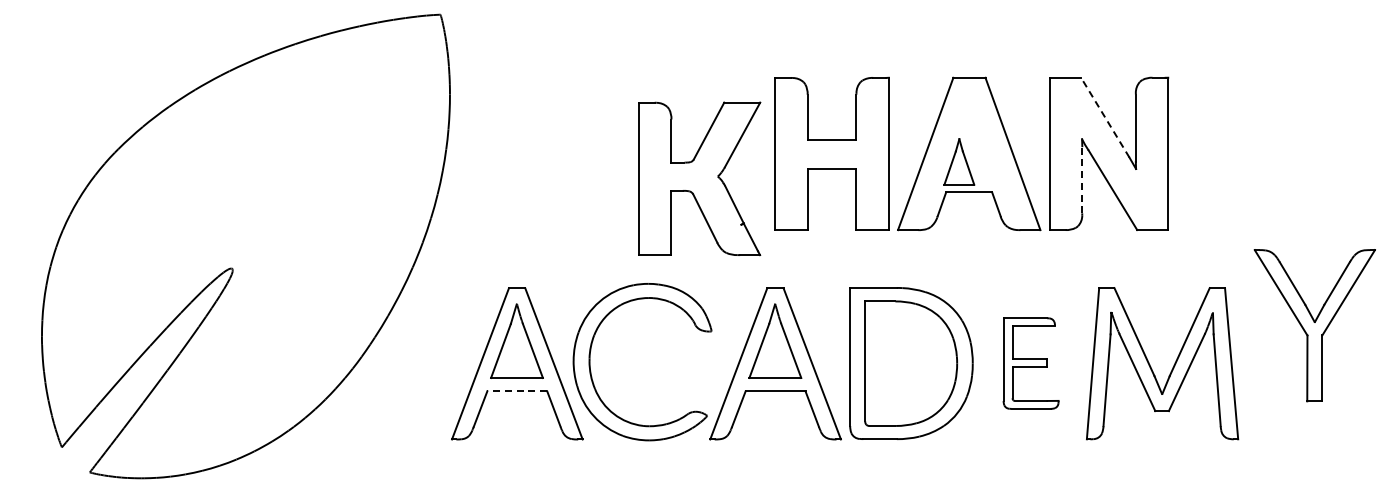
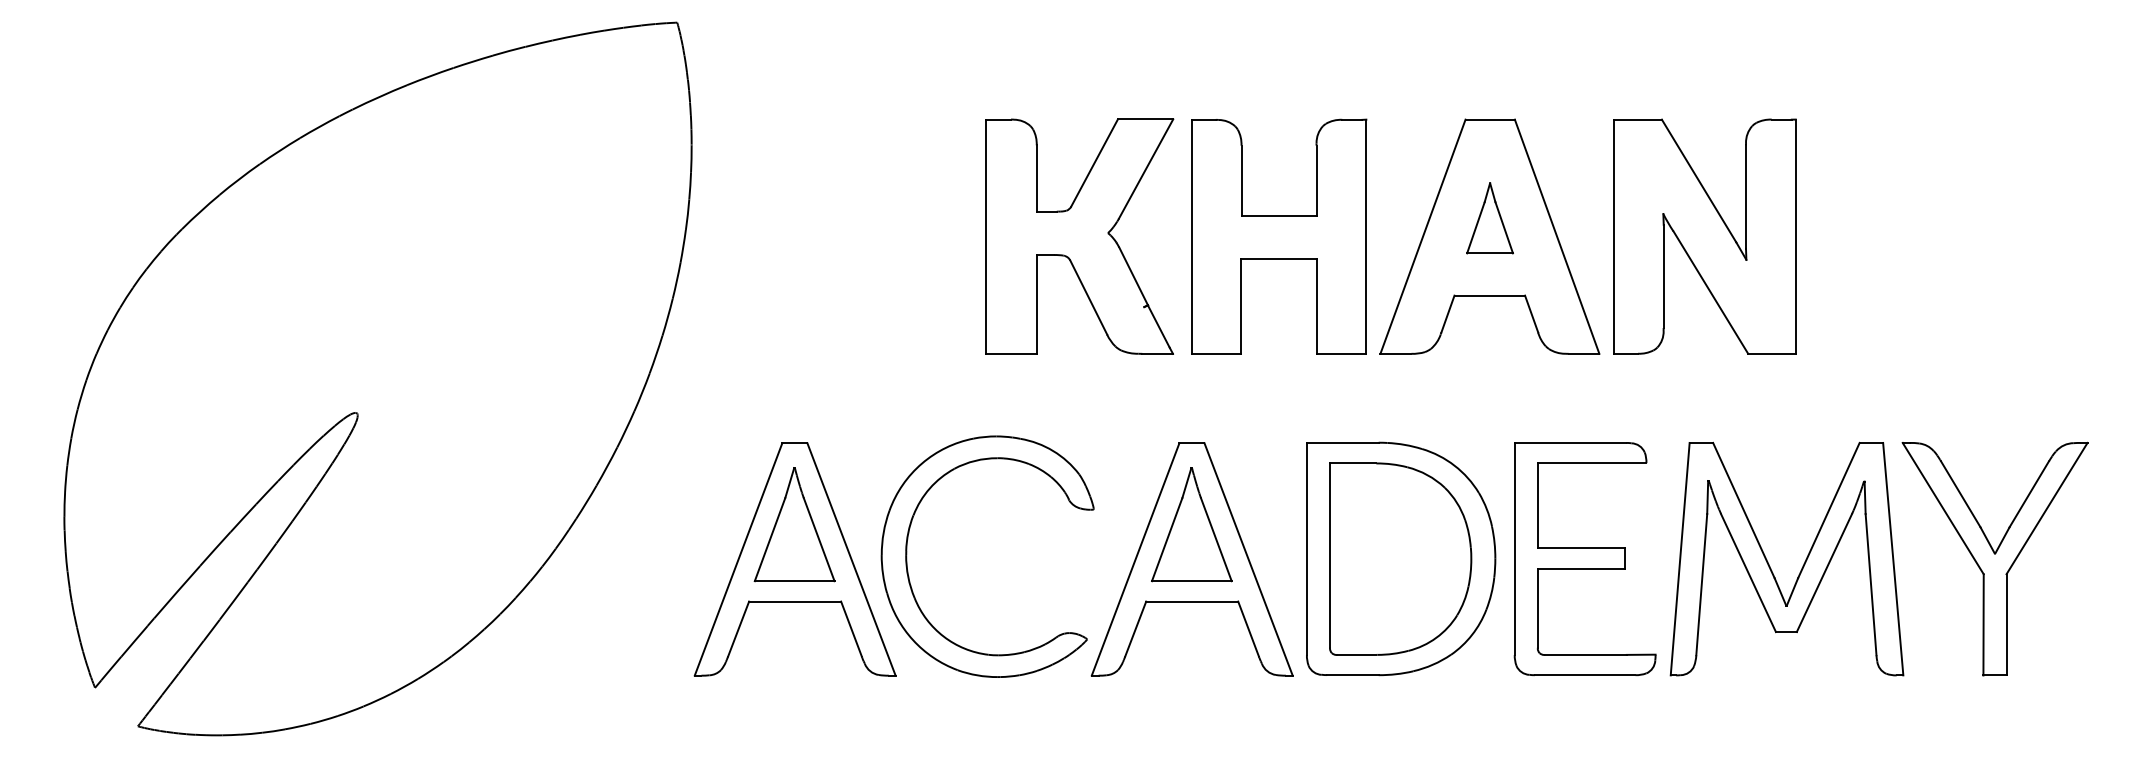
line: (1105, 117) -> (1699, 180), dashed -> solid
part: (959, 161) -> (1490, 217), moved
part: (699, 178) -> (1079, 236), moved
line: (1082, 179) -> (1664, 276), dashed -> solid
part: (1314, 325) -> (1994, 558), moved
part: (1030, 363) -> (1584, 558), size x1.67
line: (517, 391) -> (795, 601), dashed -> solid

